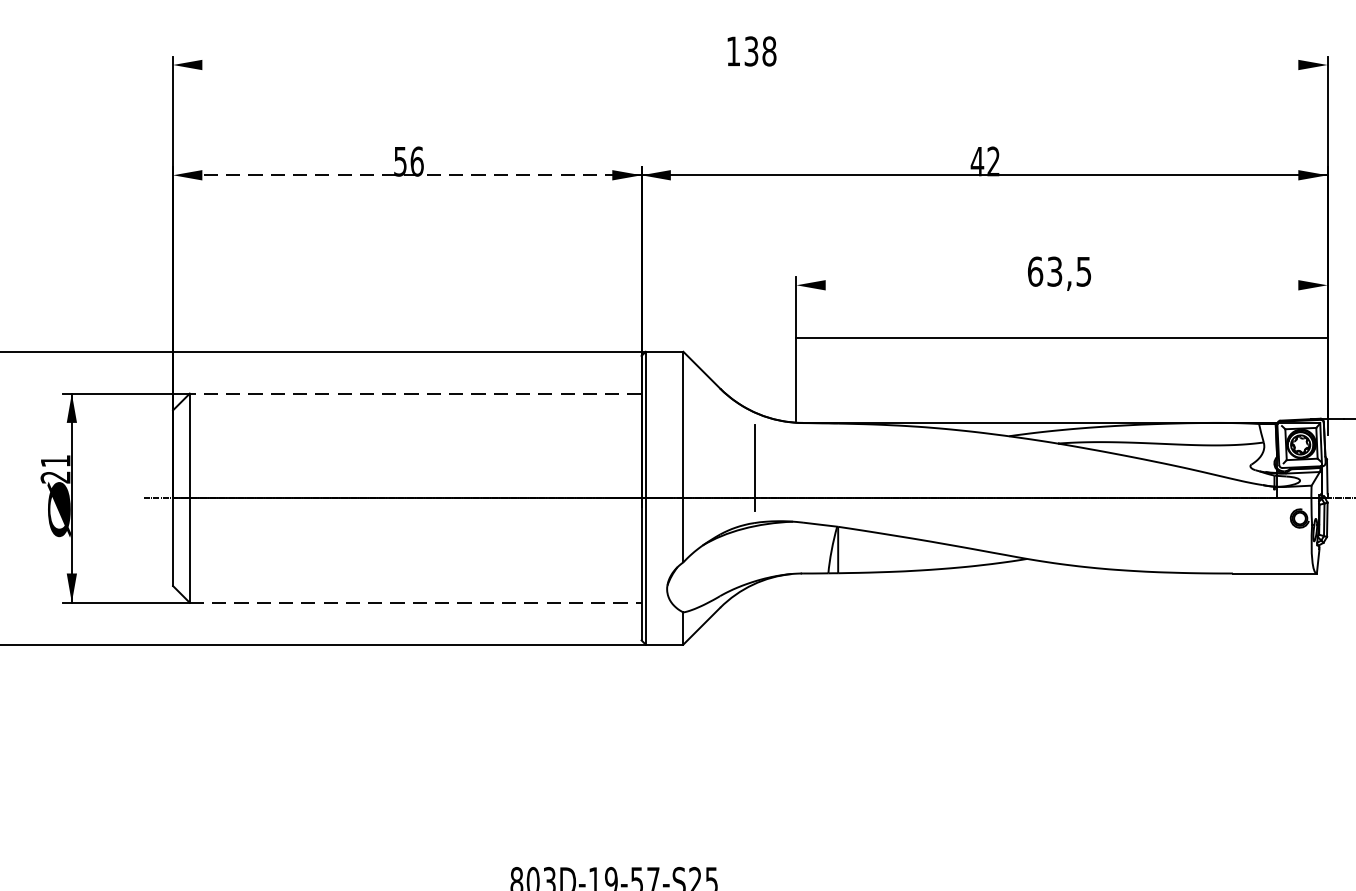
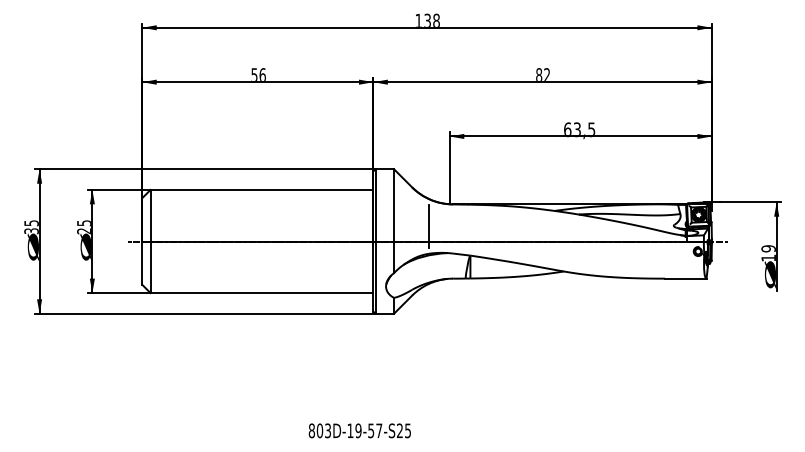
line: (749, 64) -> (426, 27), added
text: (976, 159) -> (538, 74), 42 -> 82
line: (406, 175) -> (257, 82), dashed -> solid
line: (1061, 338) -> (580, 136), moved
line: (414, 392) -> (261, 189), dashed -> solid
text: (53, 461) -> (83, 223), 21 -> 25
line: (416, 603) -> (262, 293), dashed -> solid

